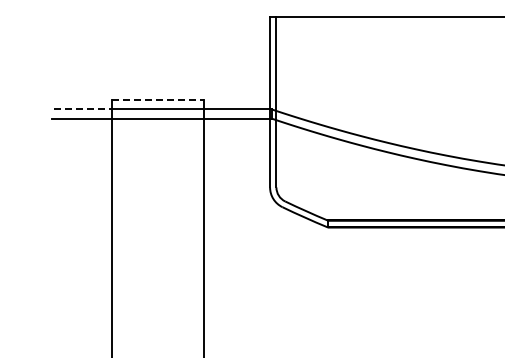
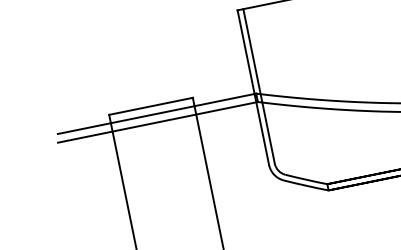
line: (158, 100) -> (151, 106), dashed -> solid
line: (83, 109) -> (85, 128), dashed -> solid

